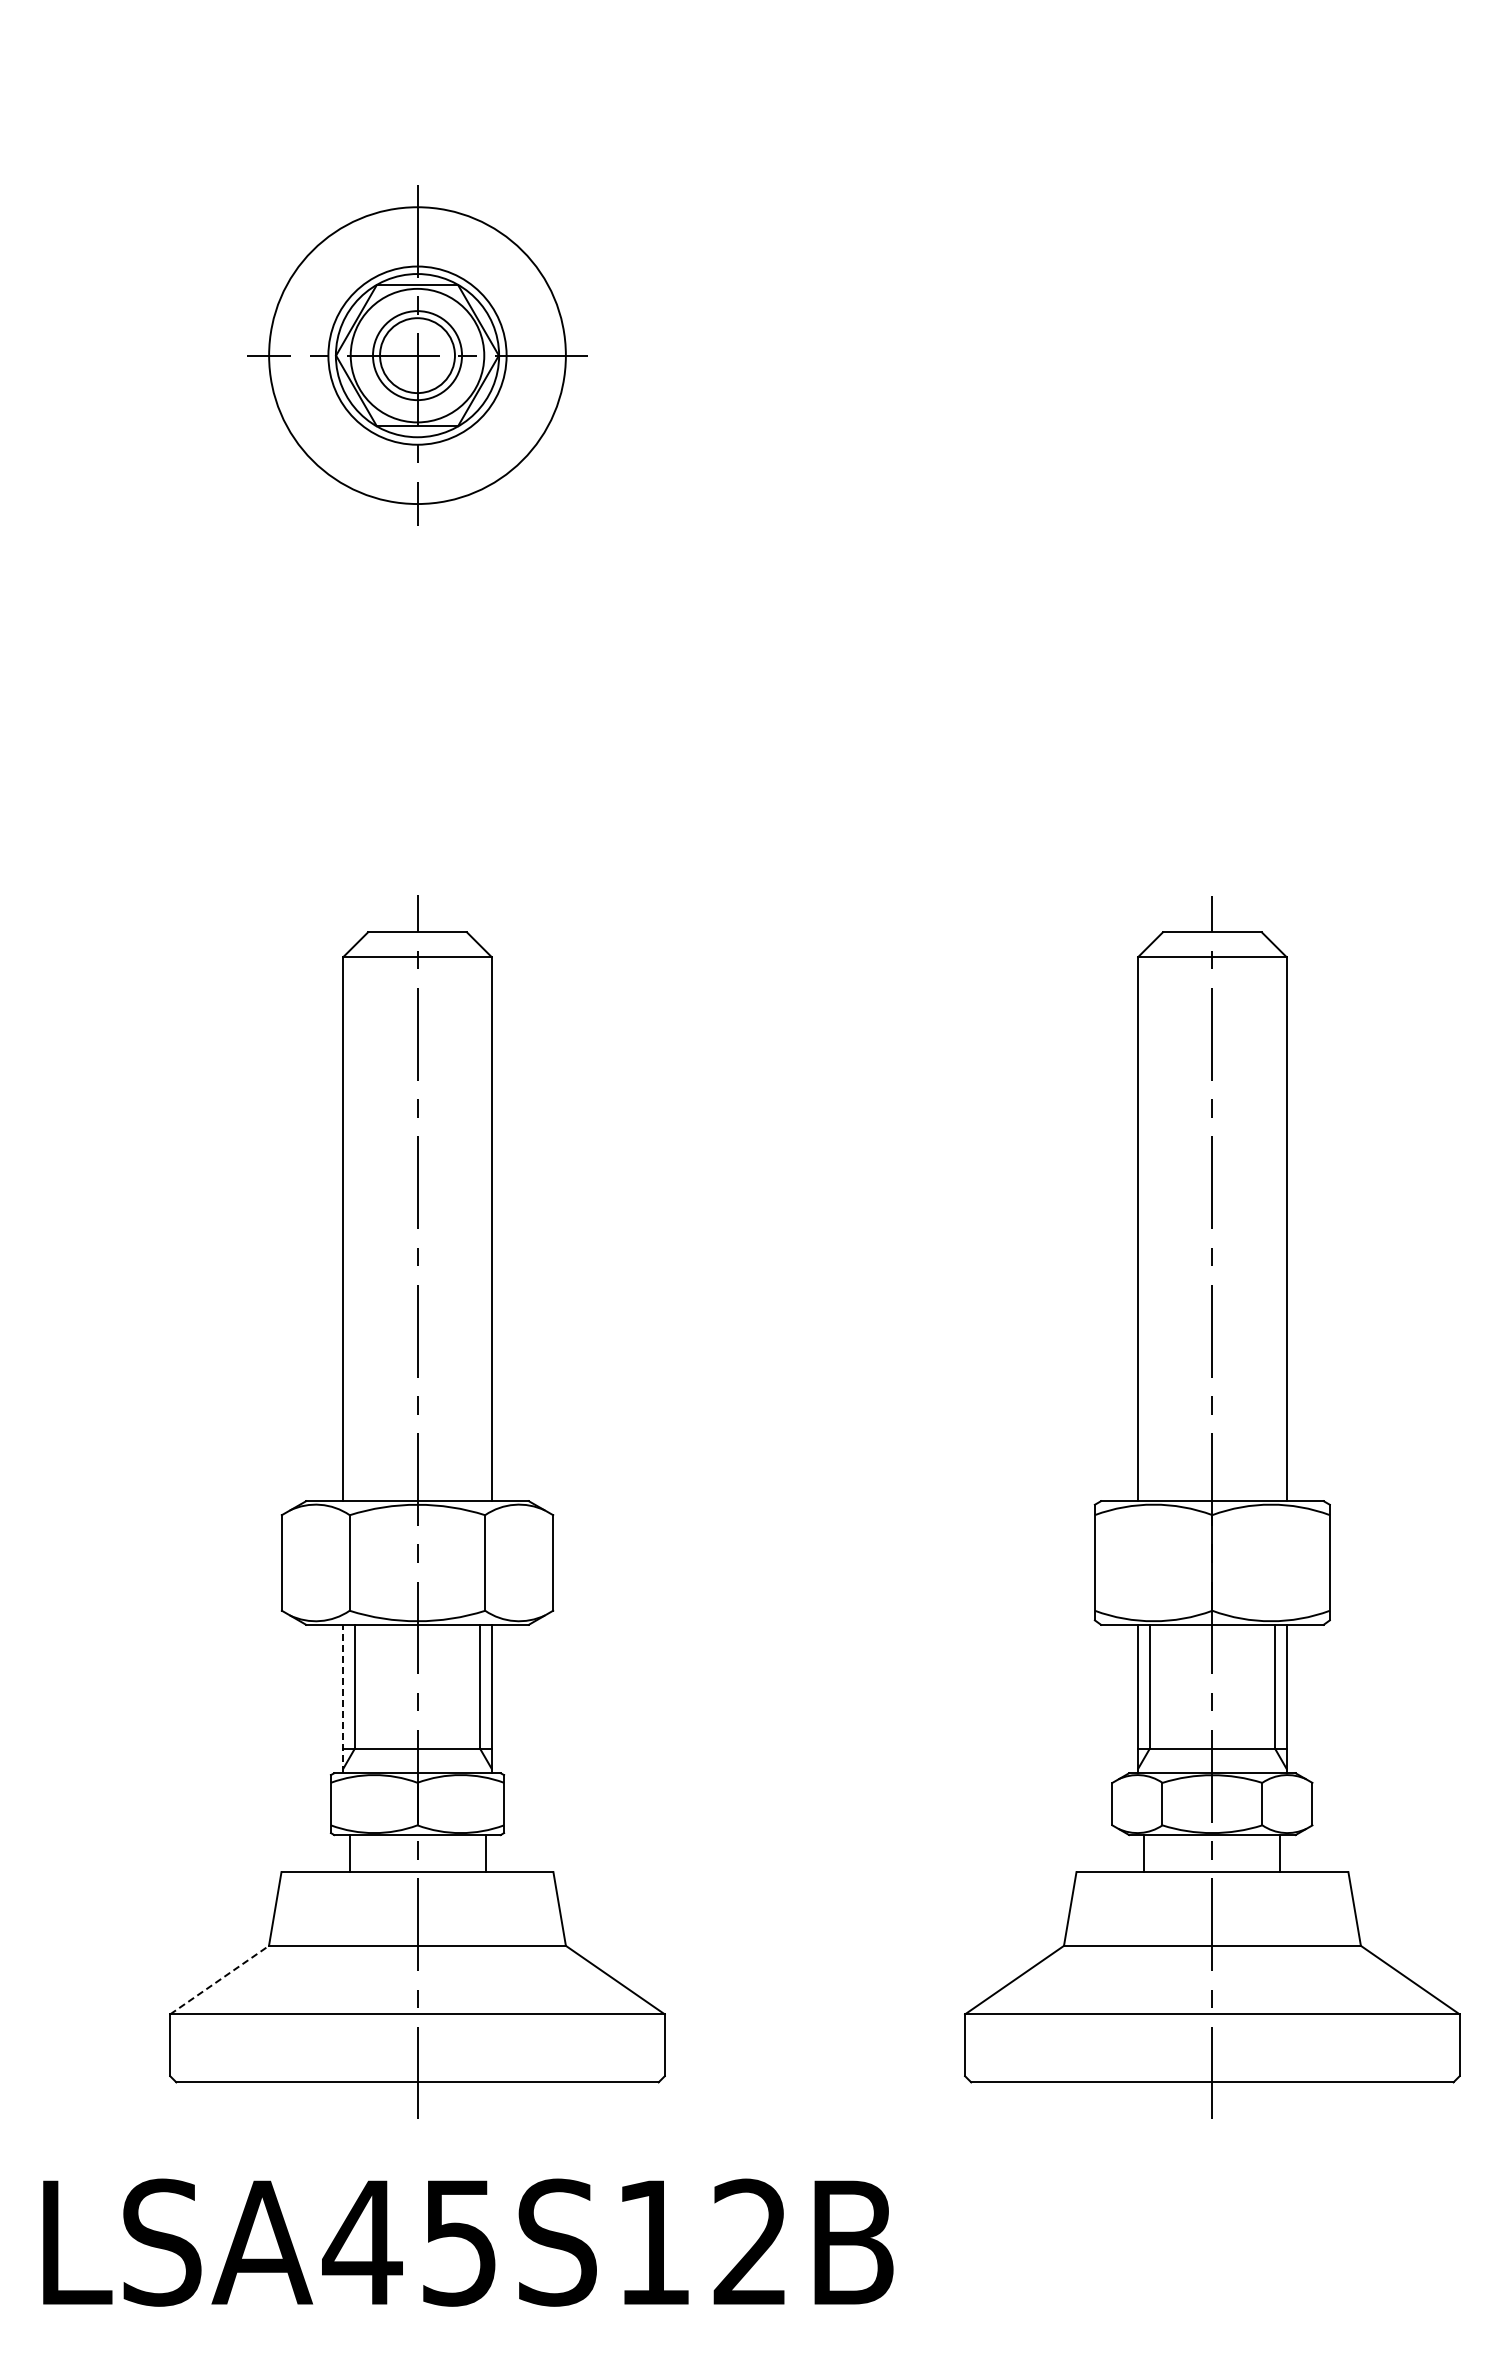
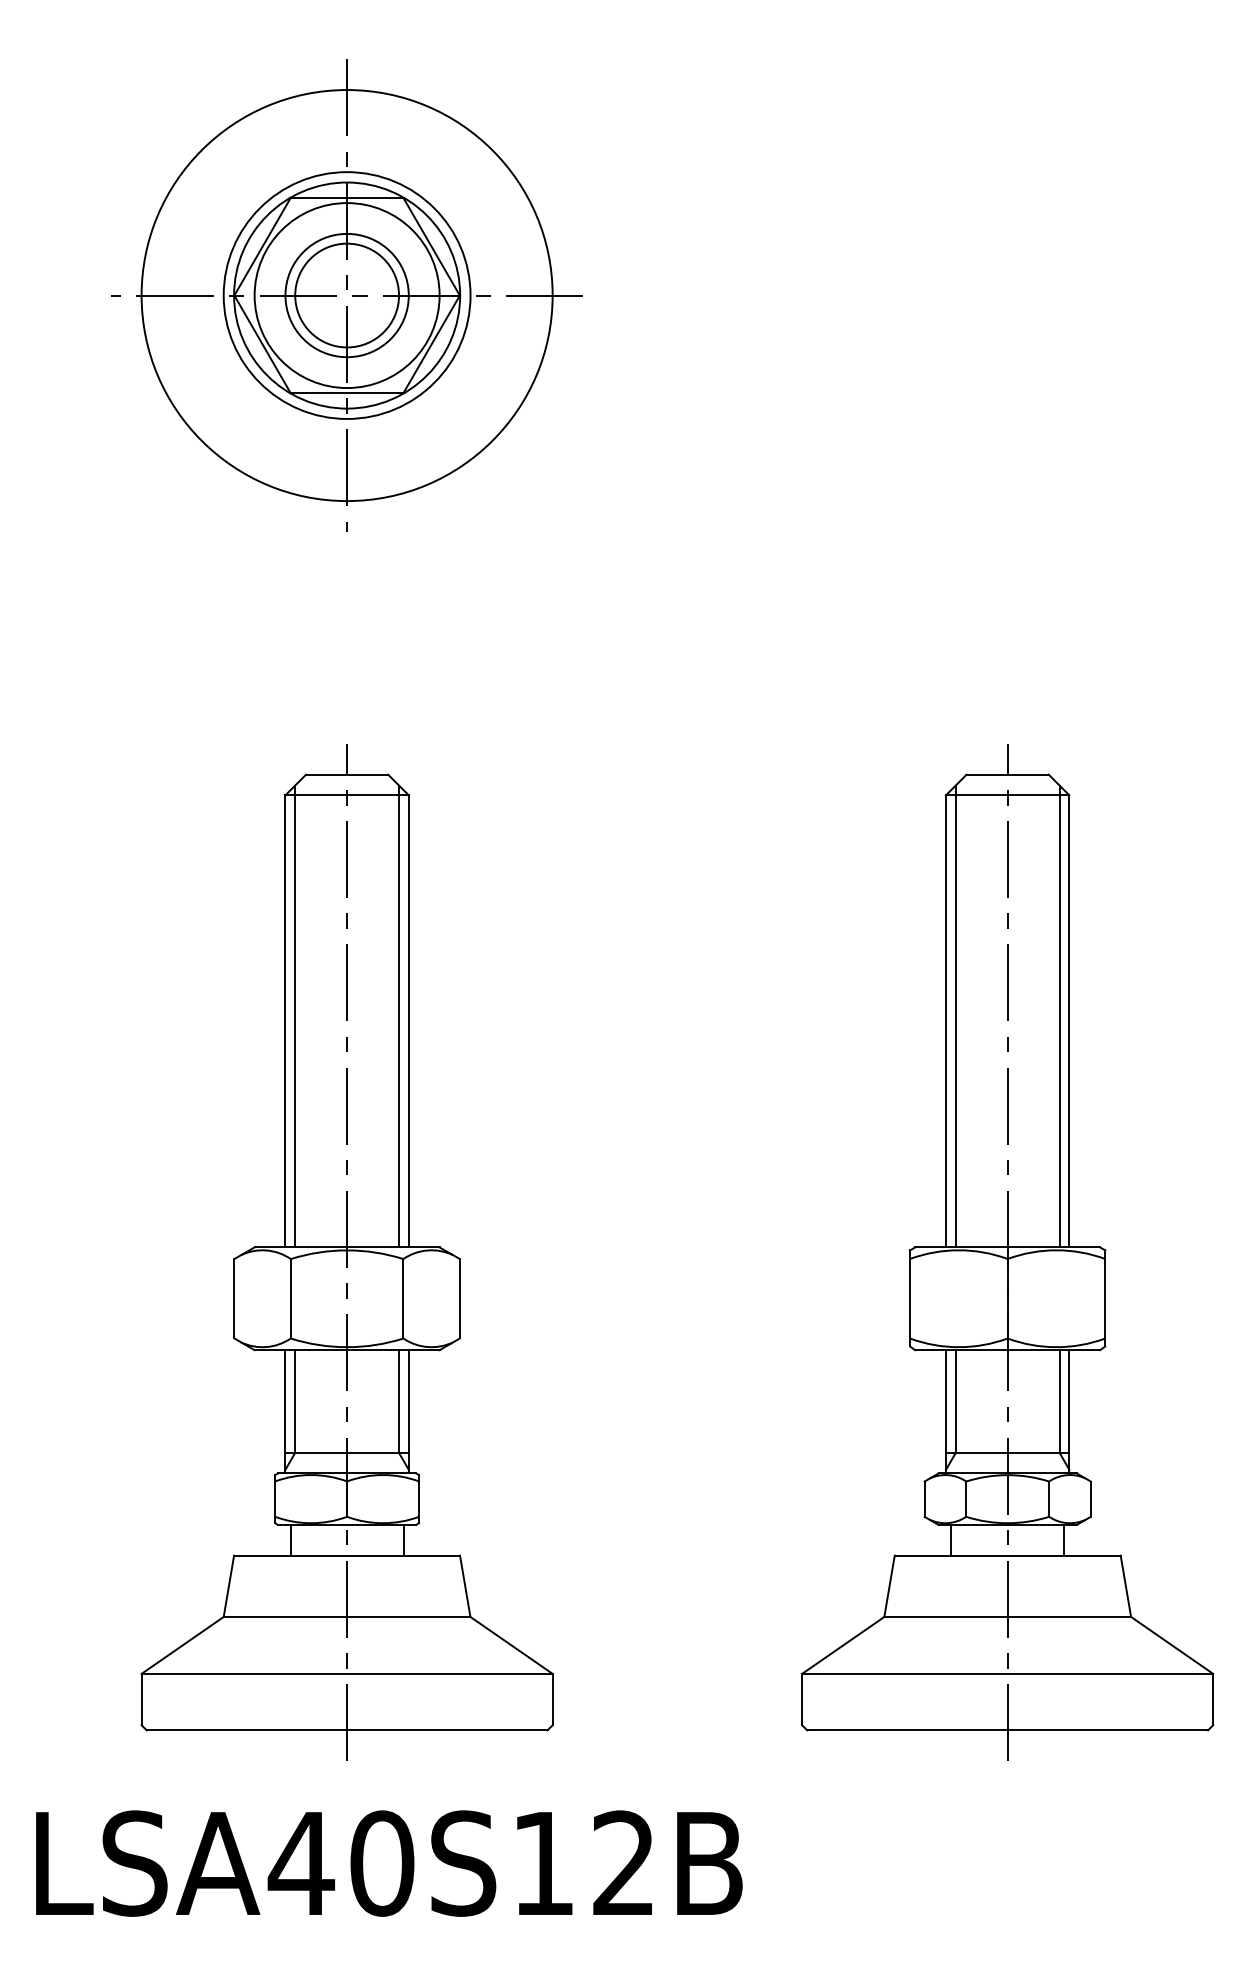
part: (417, 355) -> (347, 295), size x1.67
line: (354, 1223) -> (294, 1016), added
line: (479, 1223) -> (398, 1016), added
line: (1149, 1223) -> (955, 1016), added
line: (1274, 1223) -> (1059, 1016), added
line: (343, 1698) -> (285, 1411), dashed -> solid
line: (220, 1979) -> (183, 1644), dashed -> solid
text: (459, 2242) -> (382, 1863), LSA45S12B -> LSA40S12B

